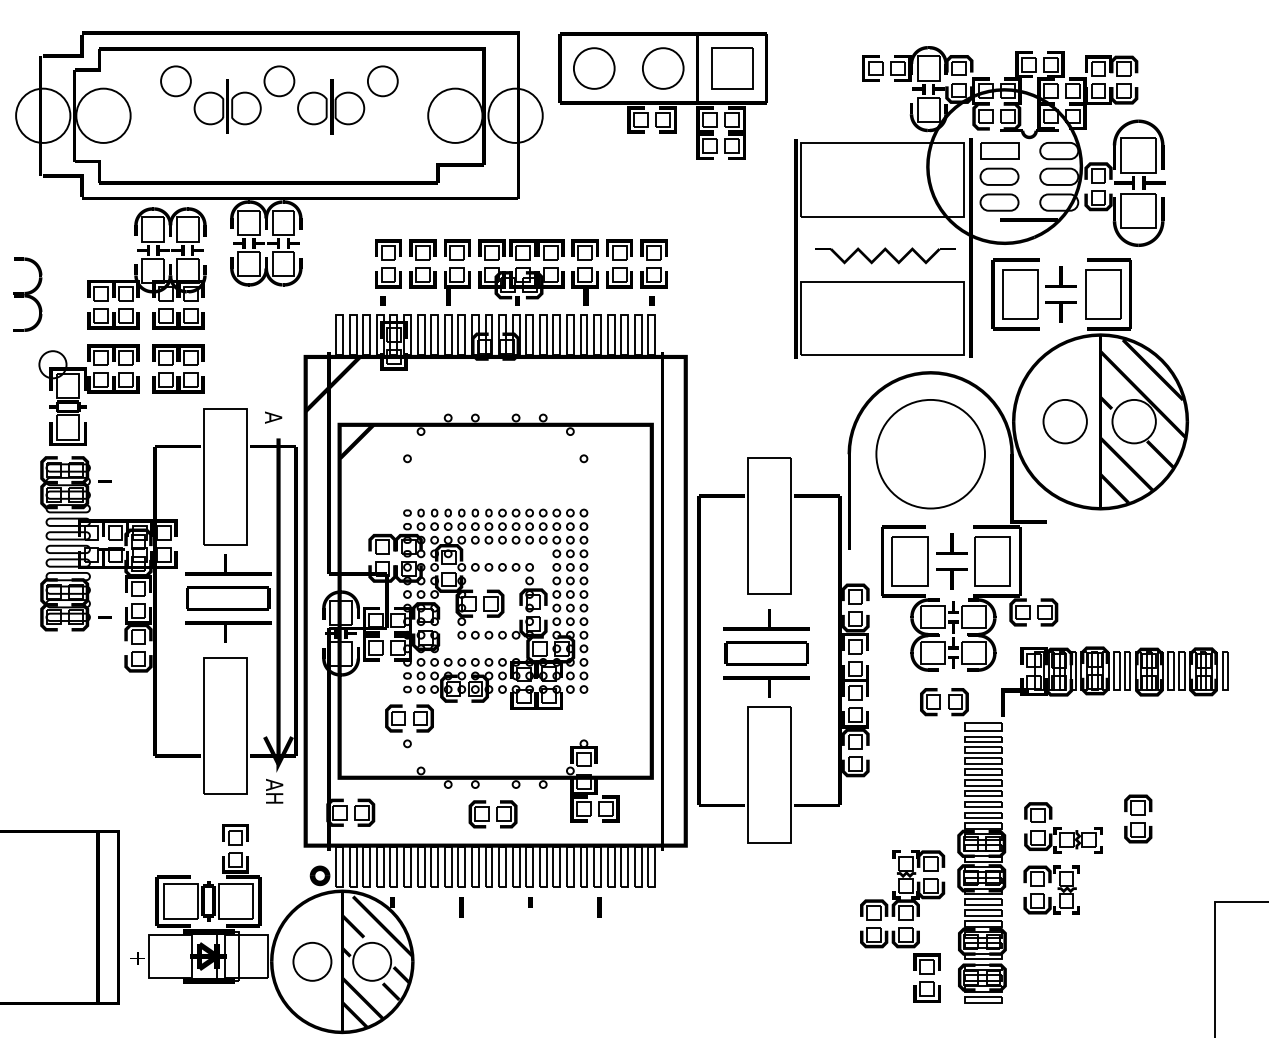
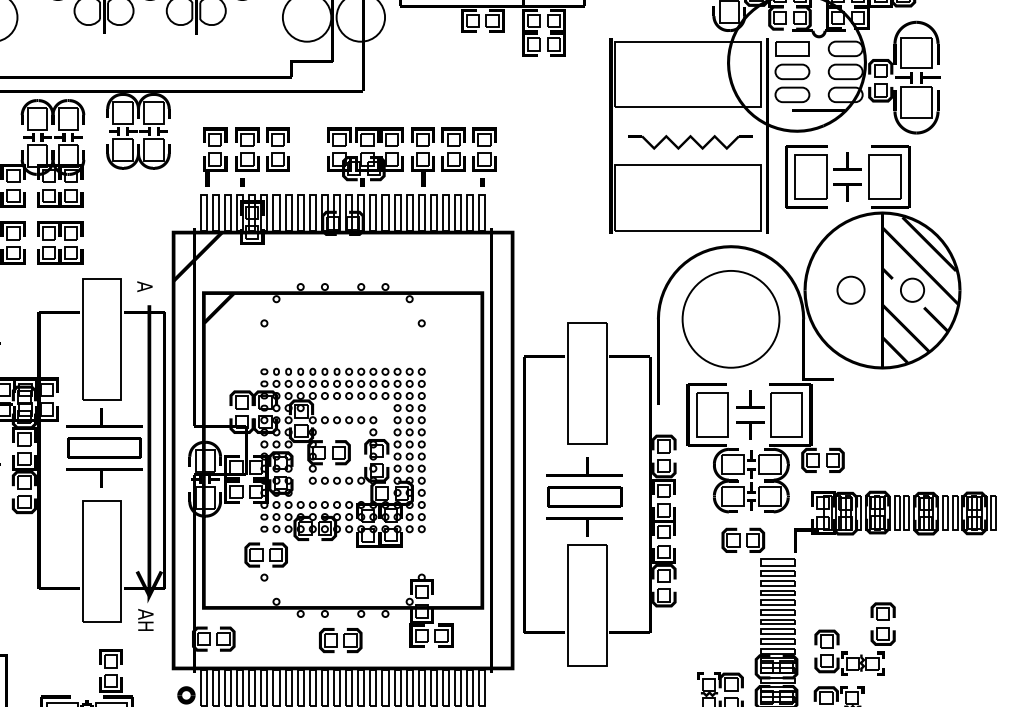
part: (457, 272) -> (215, 157), moved
circle: (1064, 421) -> (850, 290), size x0.7
circle: (1133, 421) -> (911, 290), size x0.6
part: (1138, 818) -> (883, 623), moved

